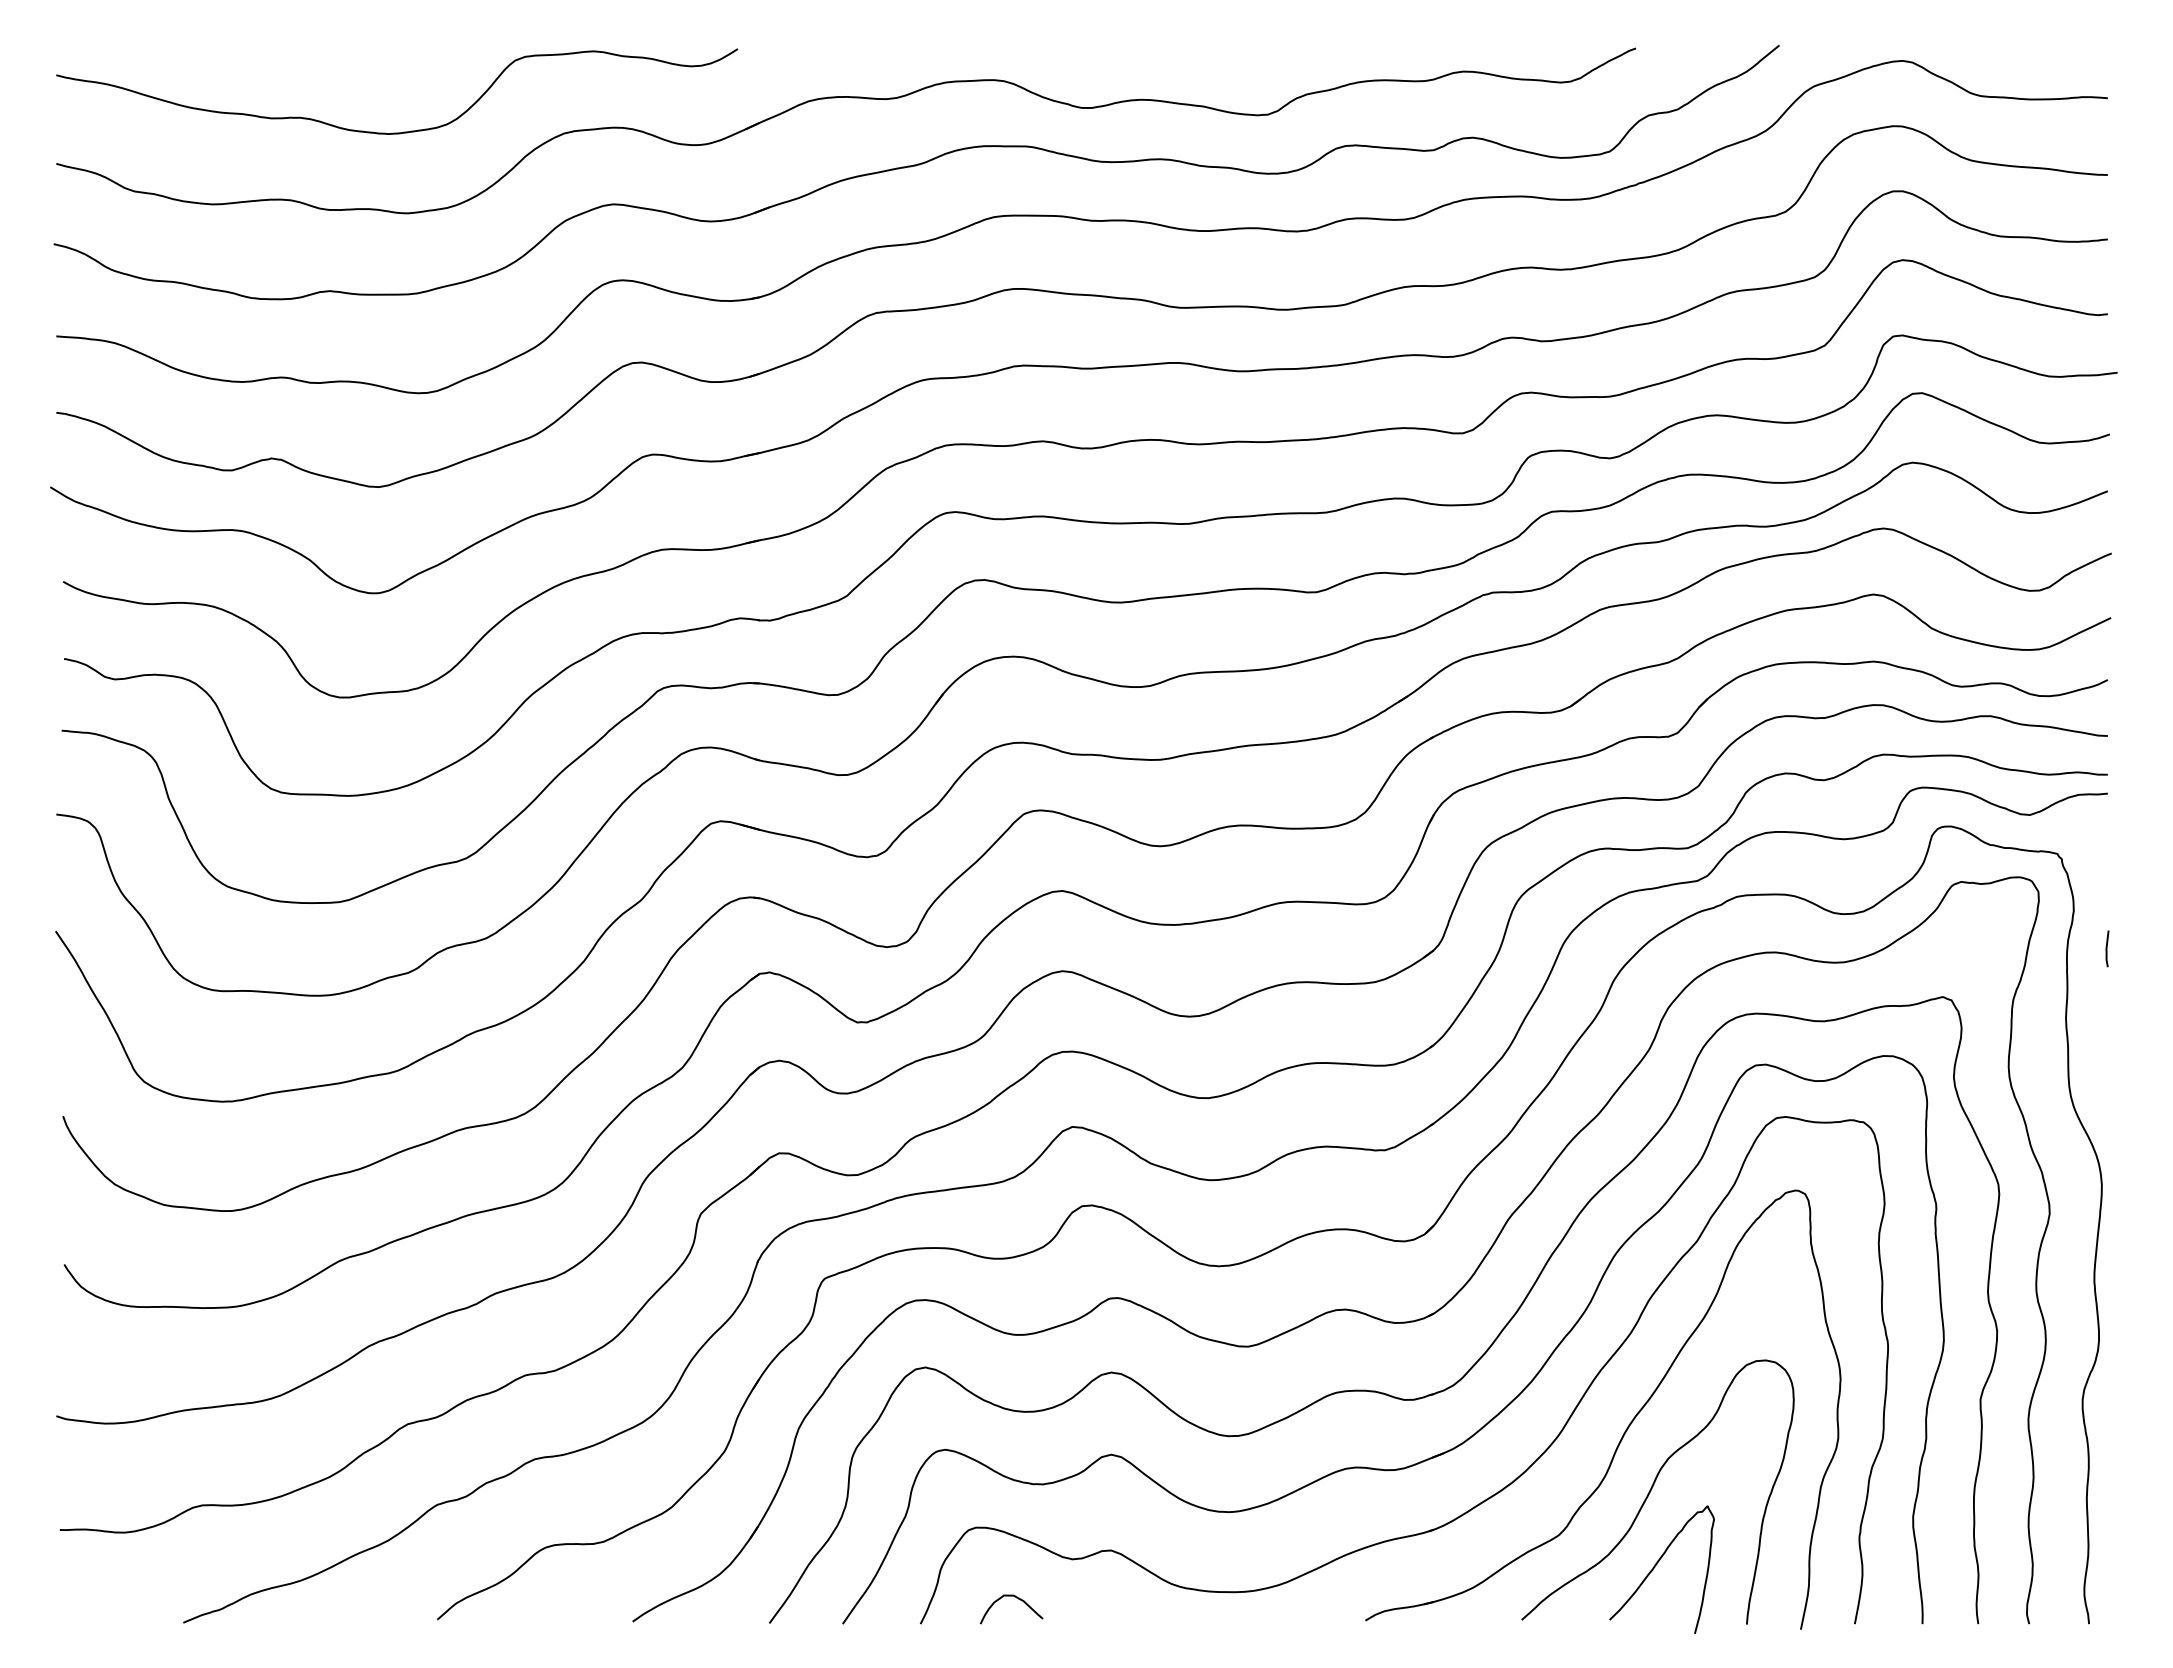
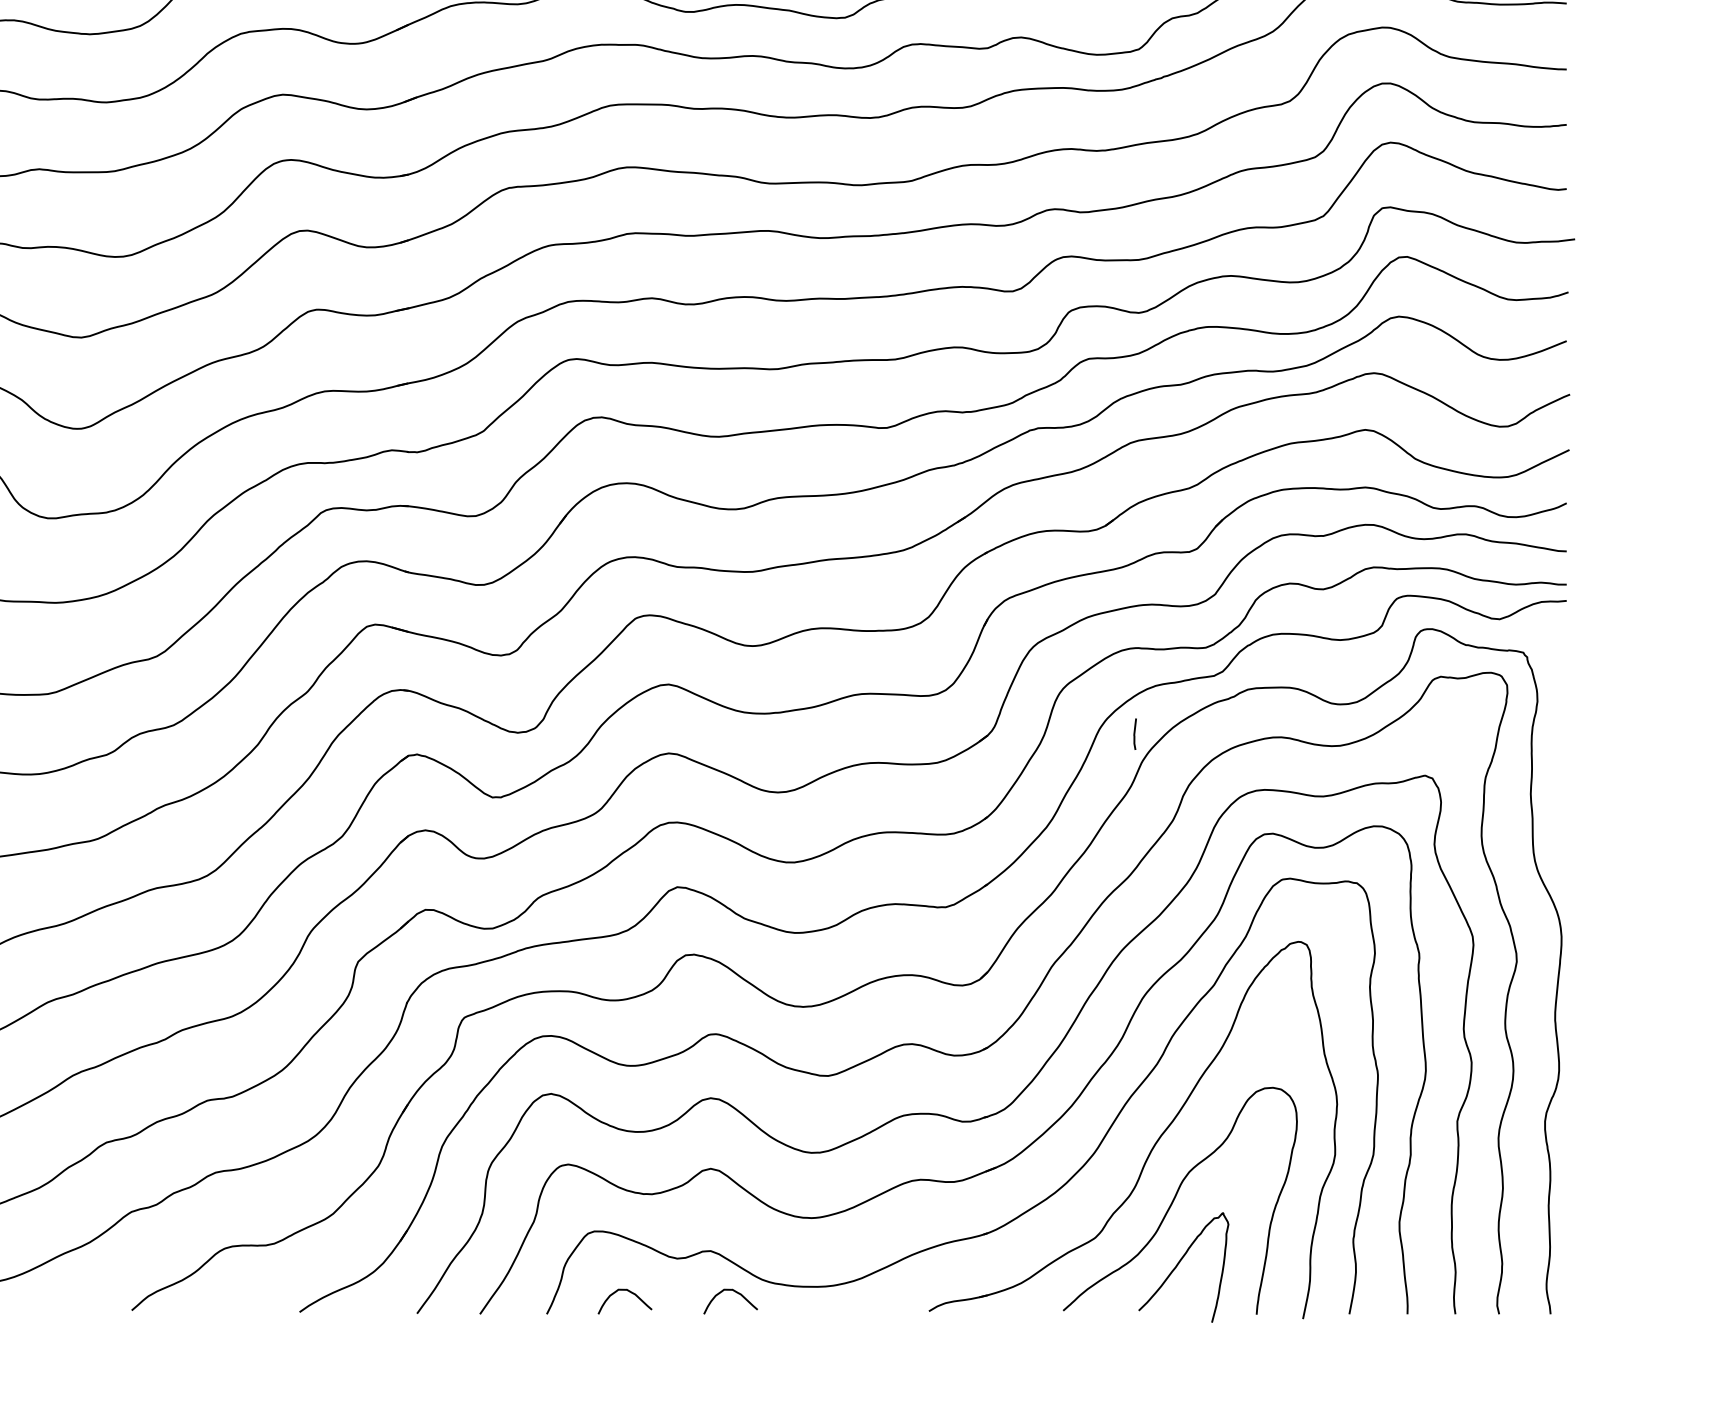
curve: (2107, 948) -> (1135, 733), moved
curve: (1139, 1598) -> (734, 1292), added

